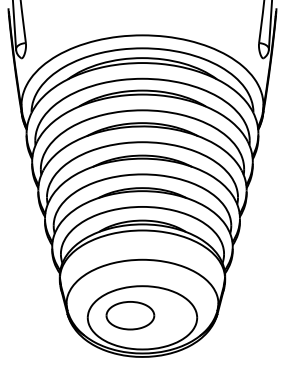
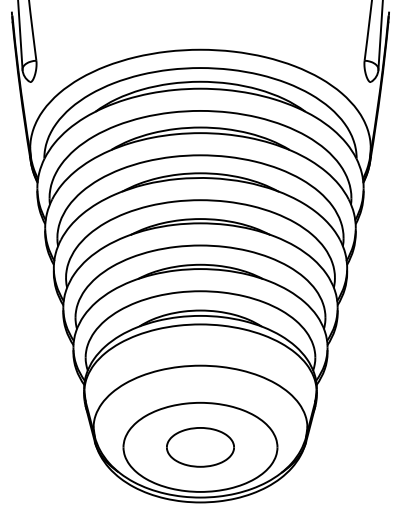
part: (130, 315) -> (200, 447), moved

